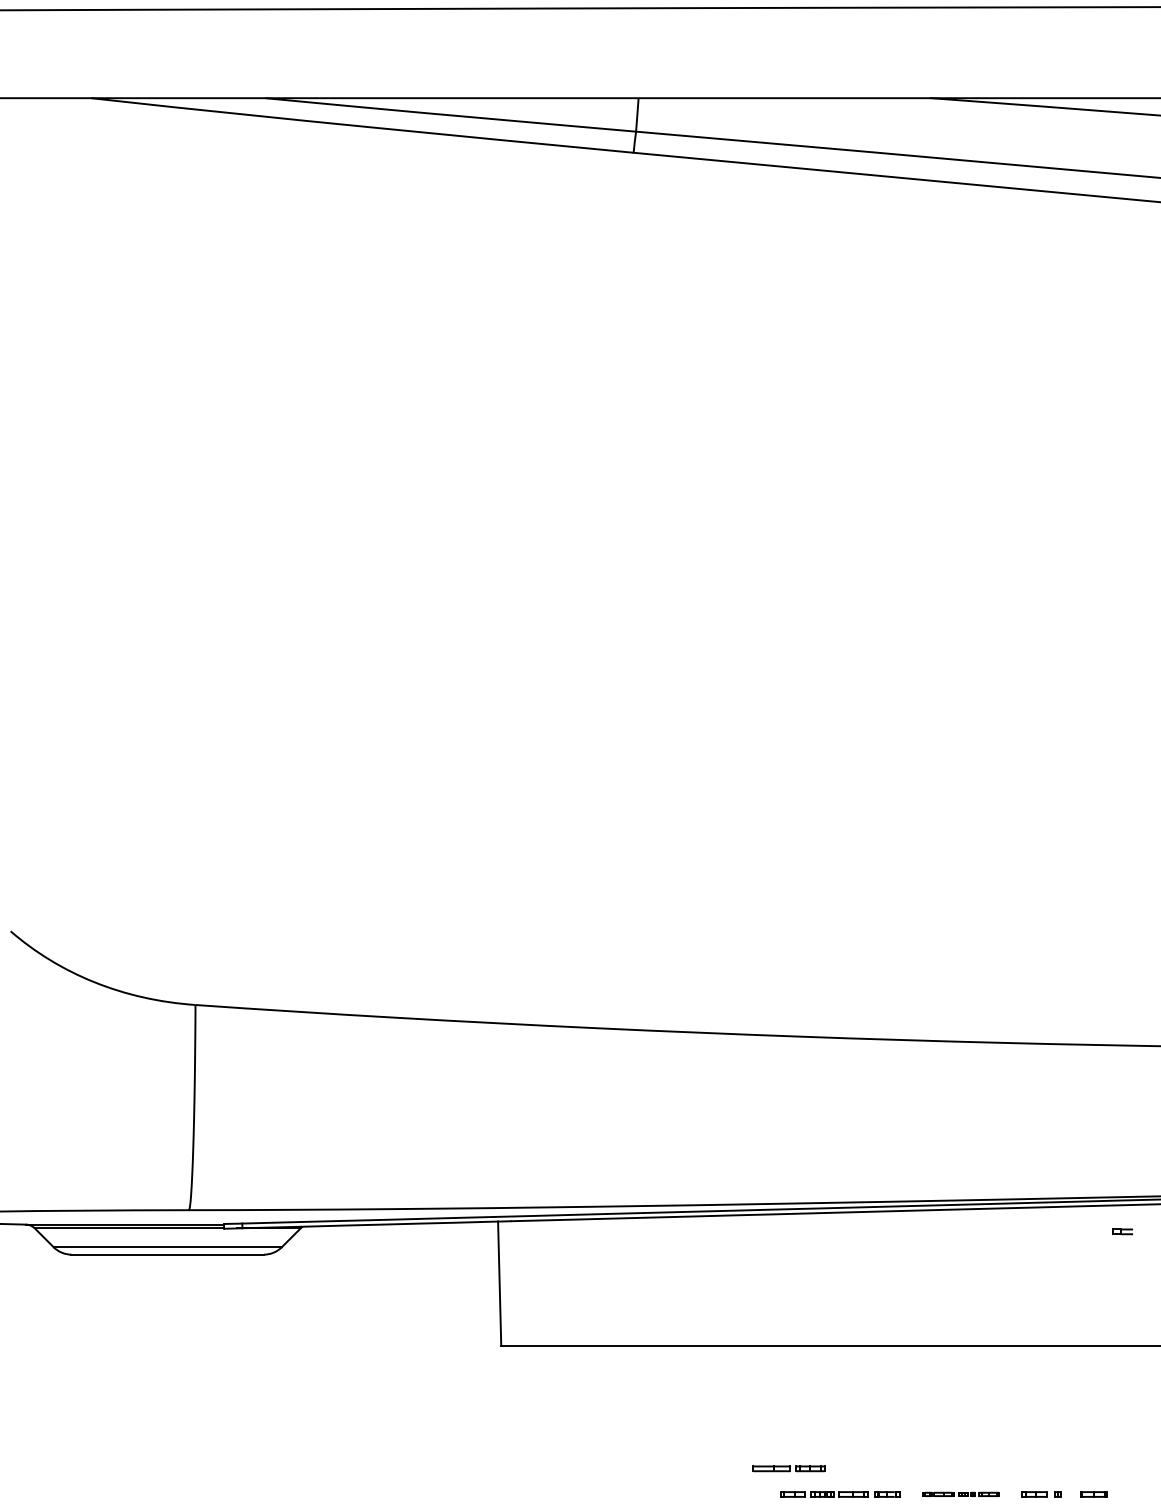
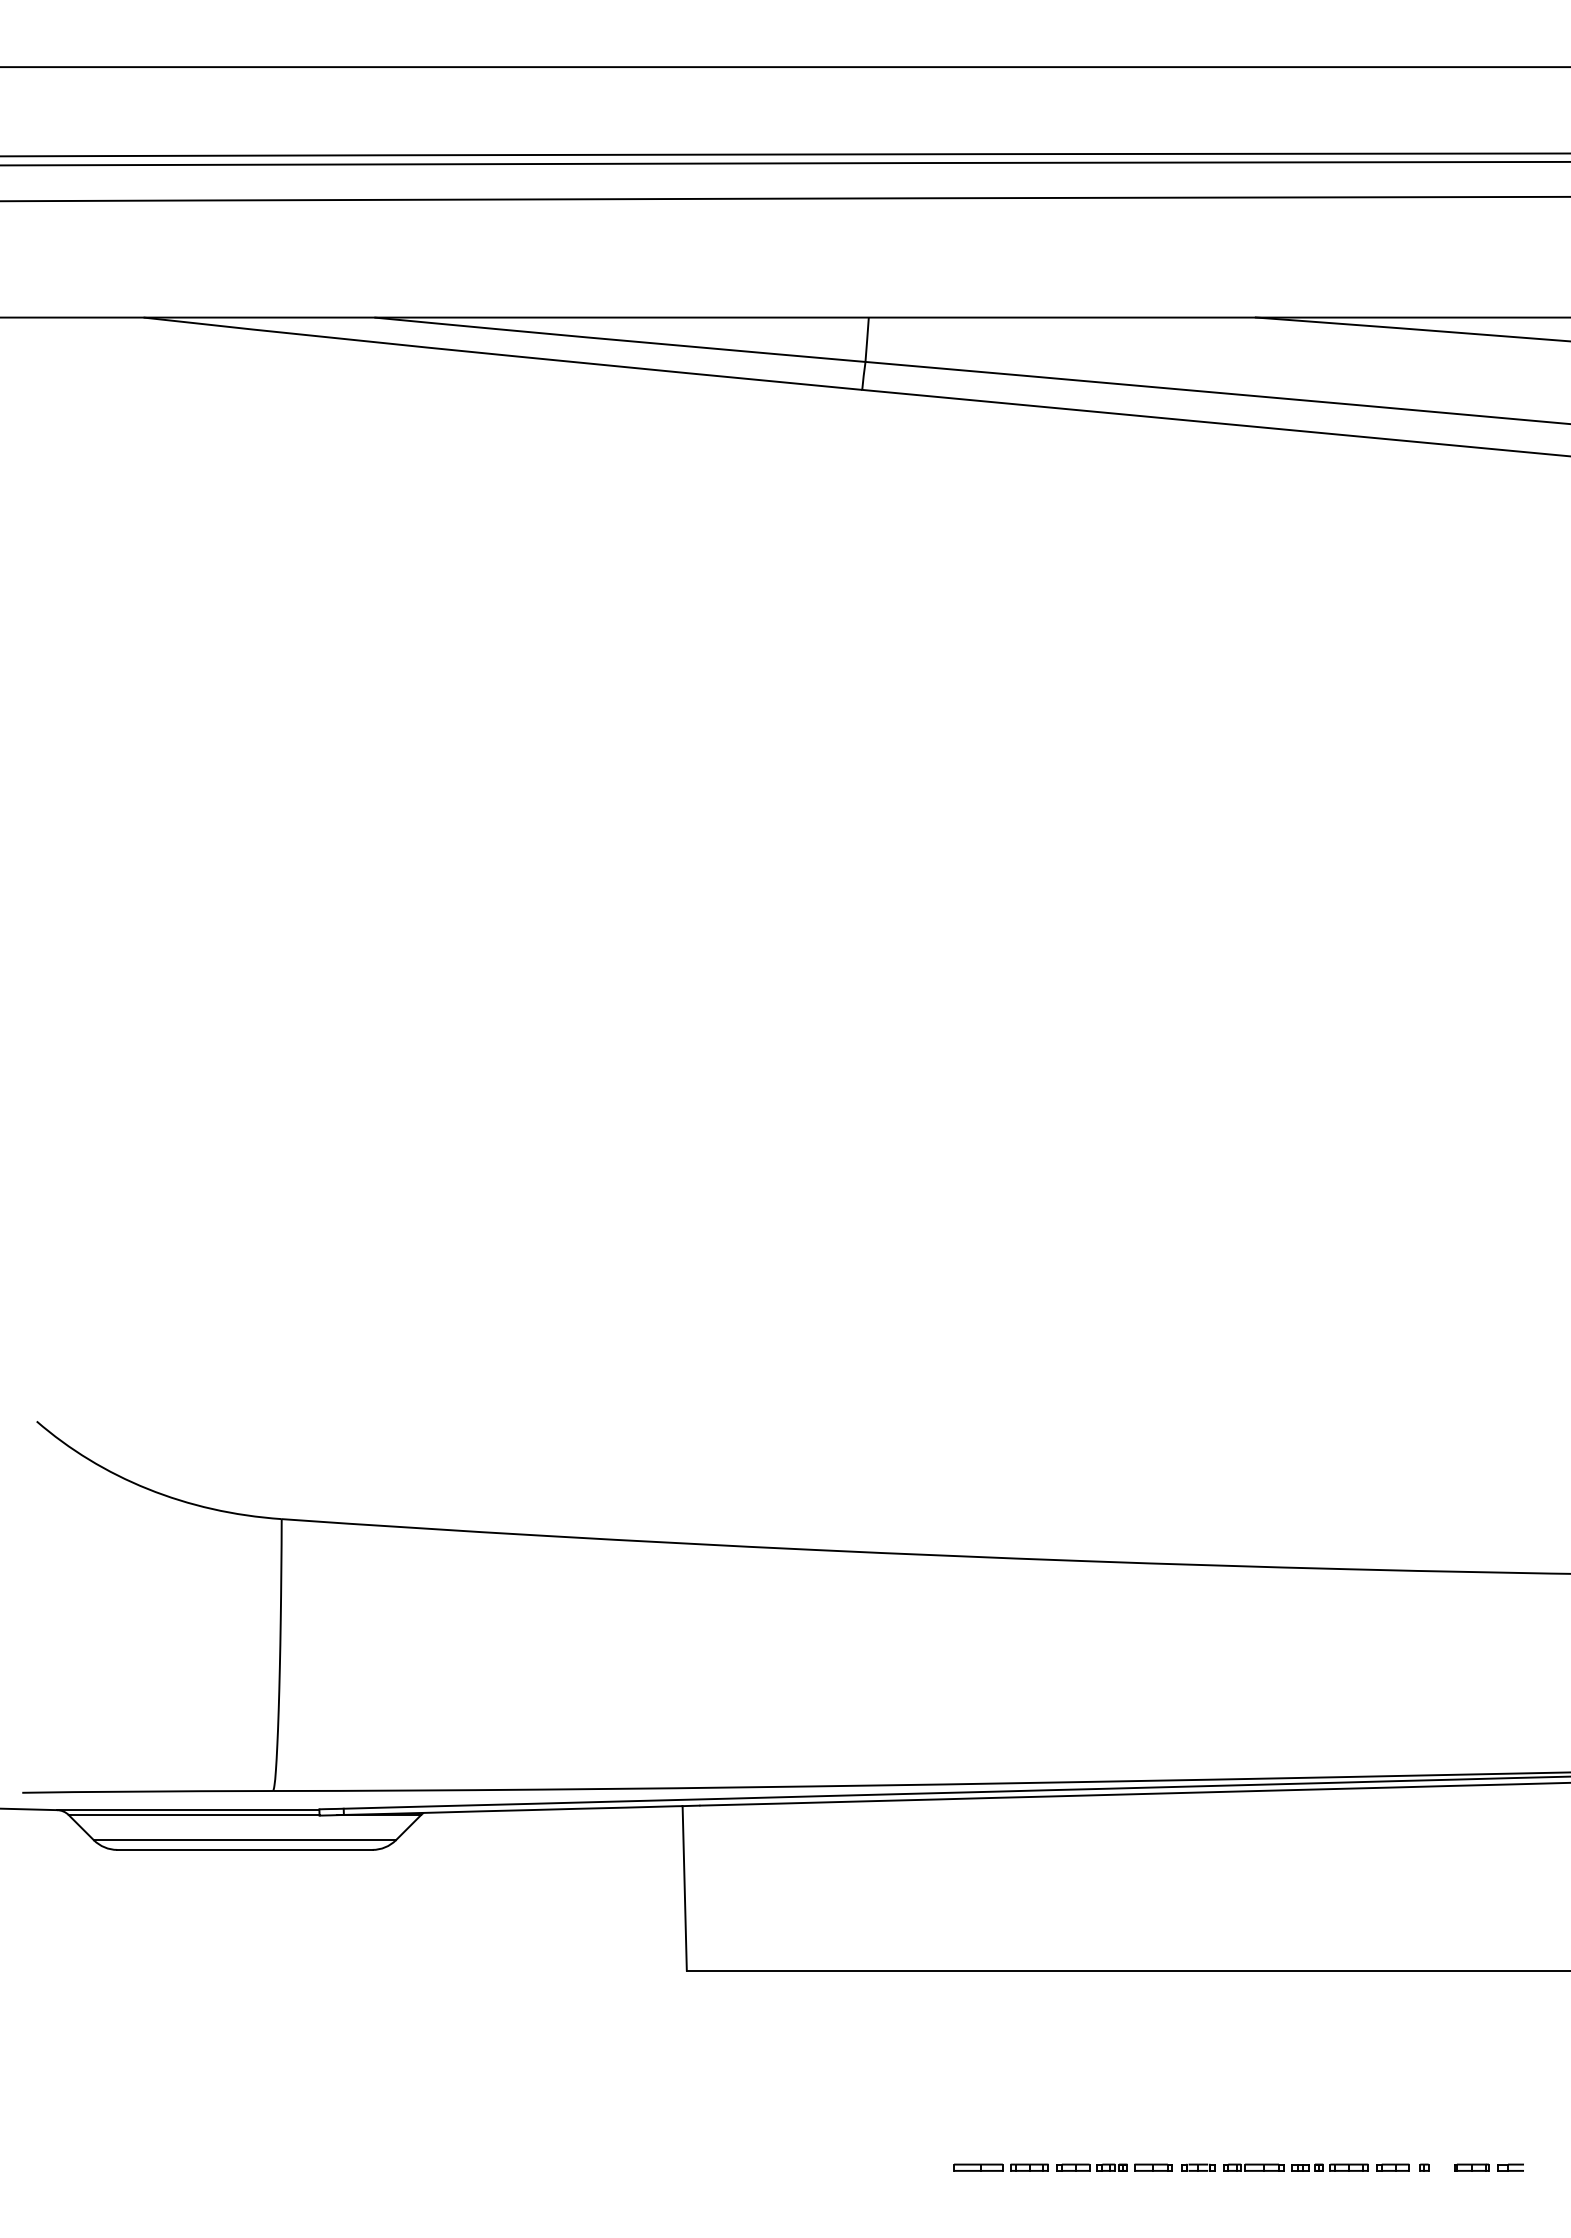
part: (1122, 1231) -> (1510, 2167), moved
part: (788, 1468) -> (1000, 2167), moved
part: (960, 1494) -> (1295, 2167), size x1.43

